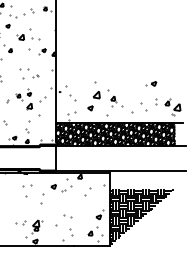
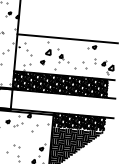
line: (118, 76) -> (66, 39), added
hatch: (143, 178) -> (79, 121), added

